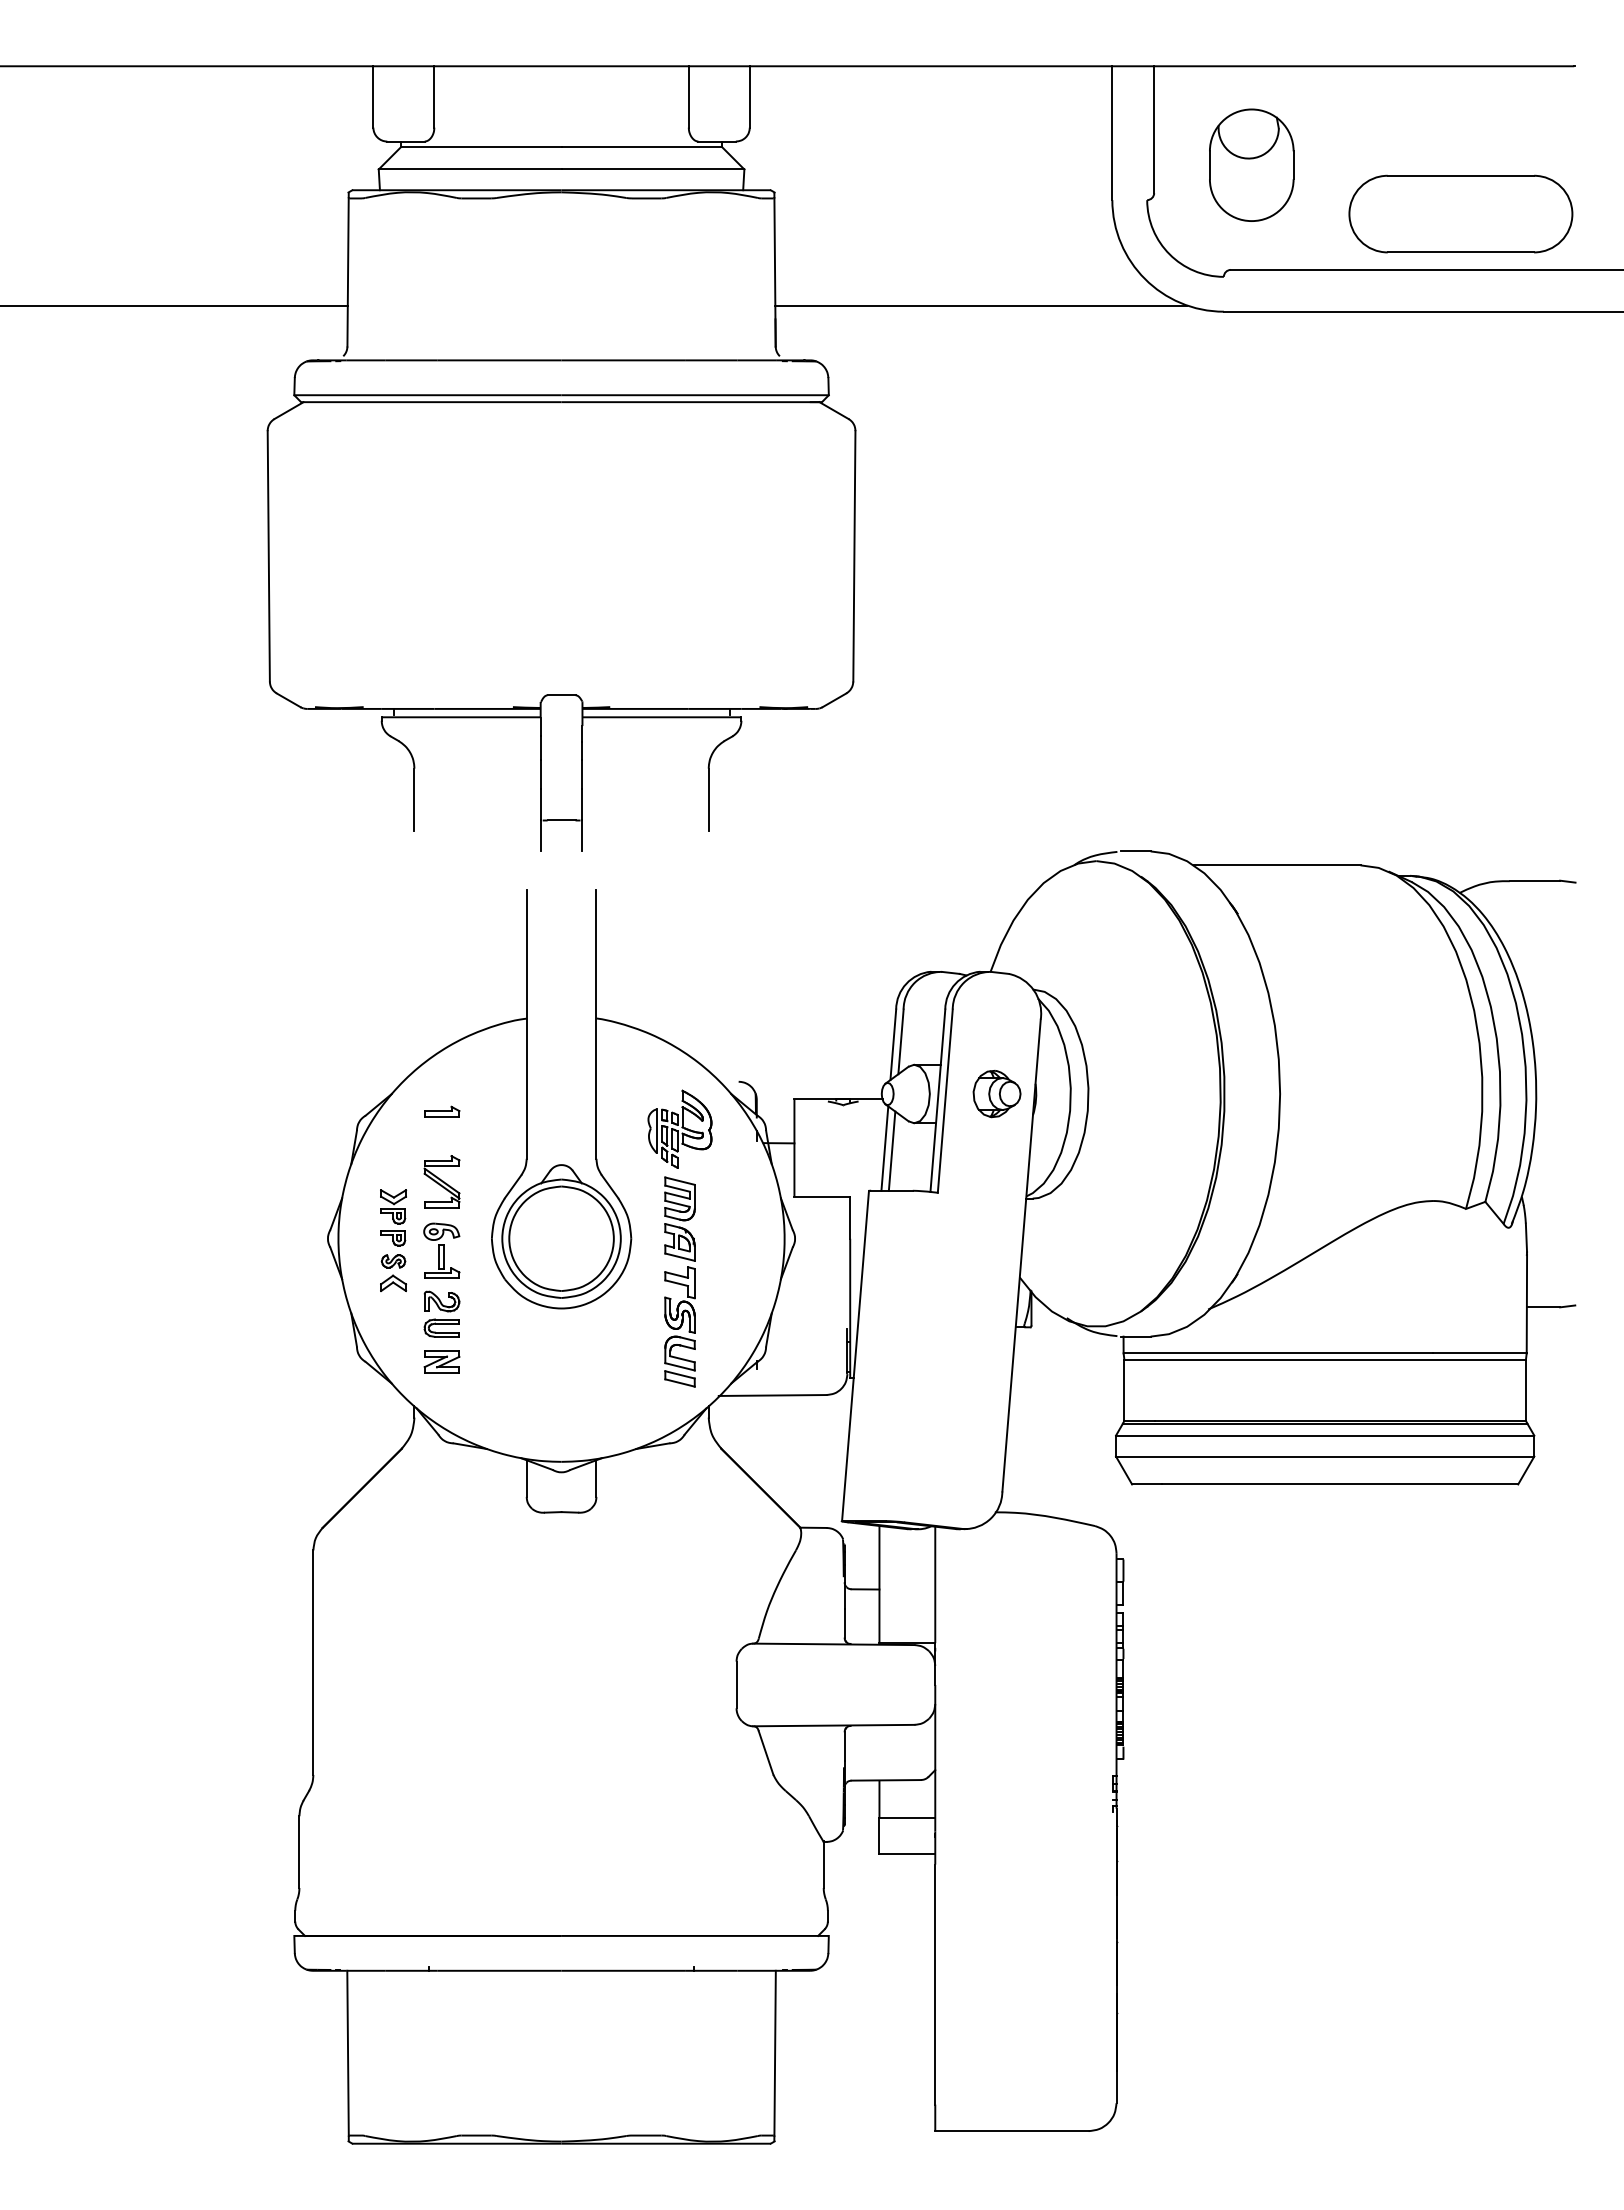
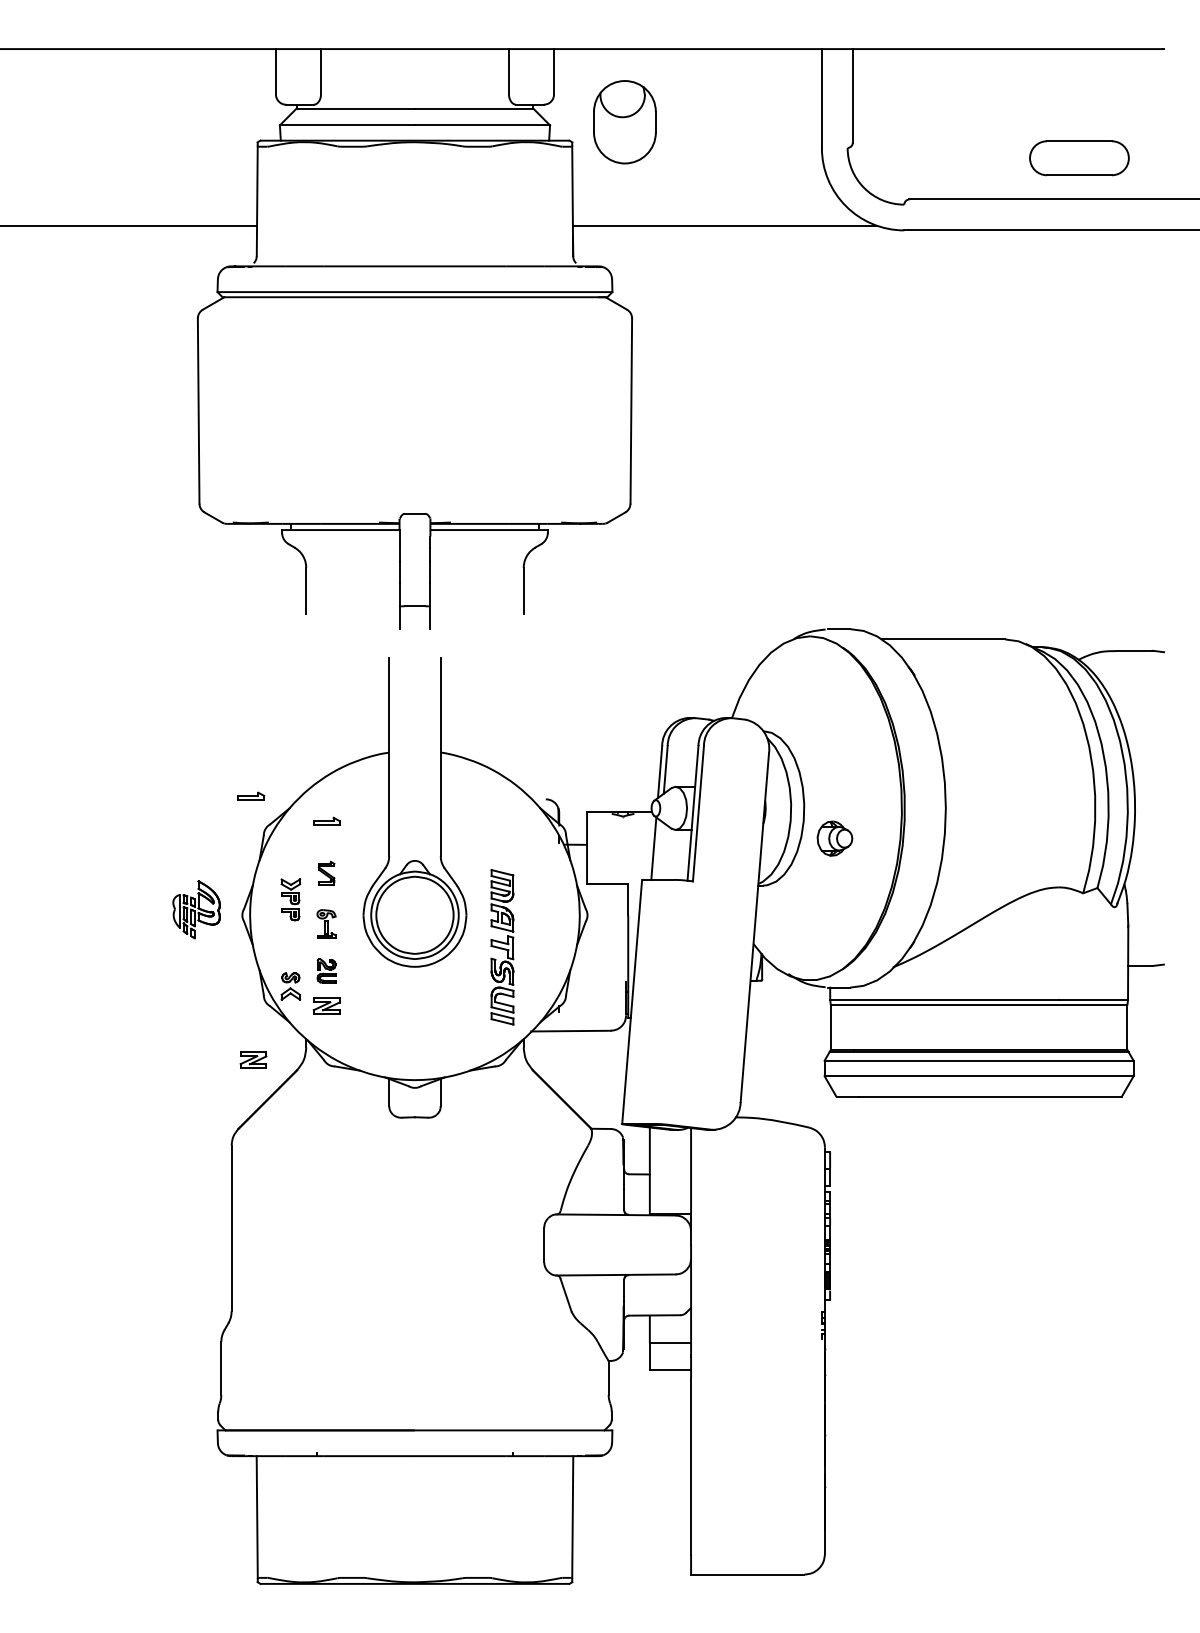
part: (1251, 164) -> (624, 121), moved
part: (1460, 213) -> (1079, 157), size x0.6
part: (340, 1077) -> (251, 796), added
part: (996, 1094) -> (834, 839), moved
part: (679, 1128) -> (196, 909), moved
line: (891, 1150) -> (658, 850), removed
part: (441, 1181) -> (326, 873), size x0.6
part: (441, 1250) -> (326, 923), size x0.7
part: (393, 1272) -> (290, 986), moved
part: (441, 1313) -> (326, 970), size x0.7
part: (342, 1434) -> (253, 1059), added

